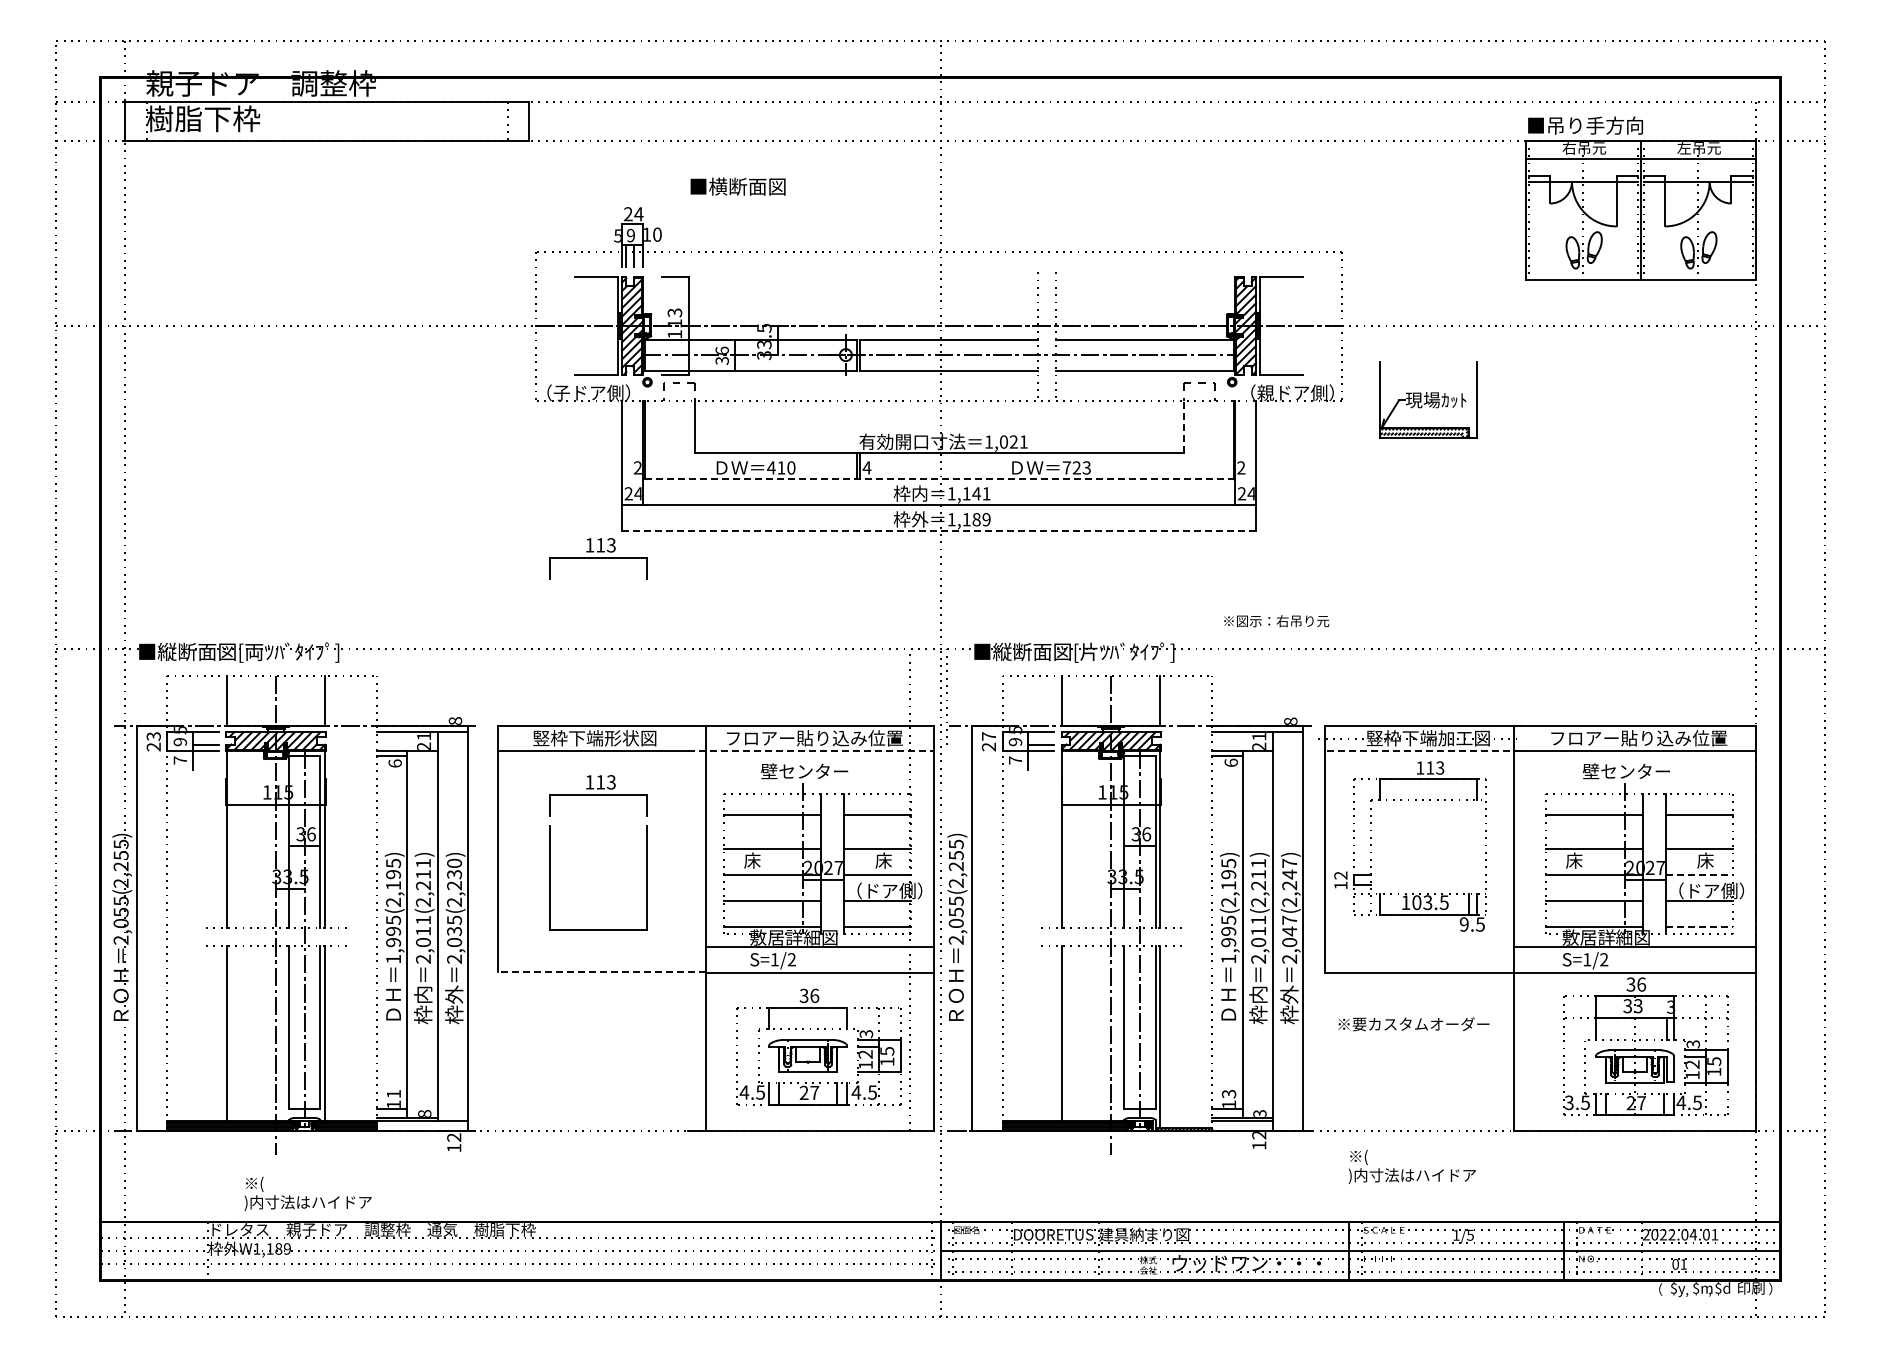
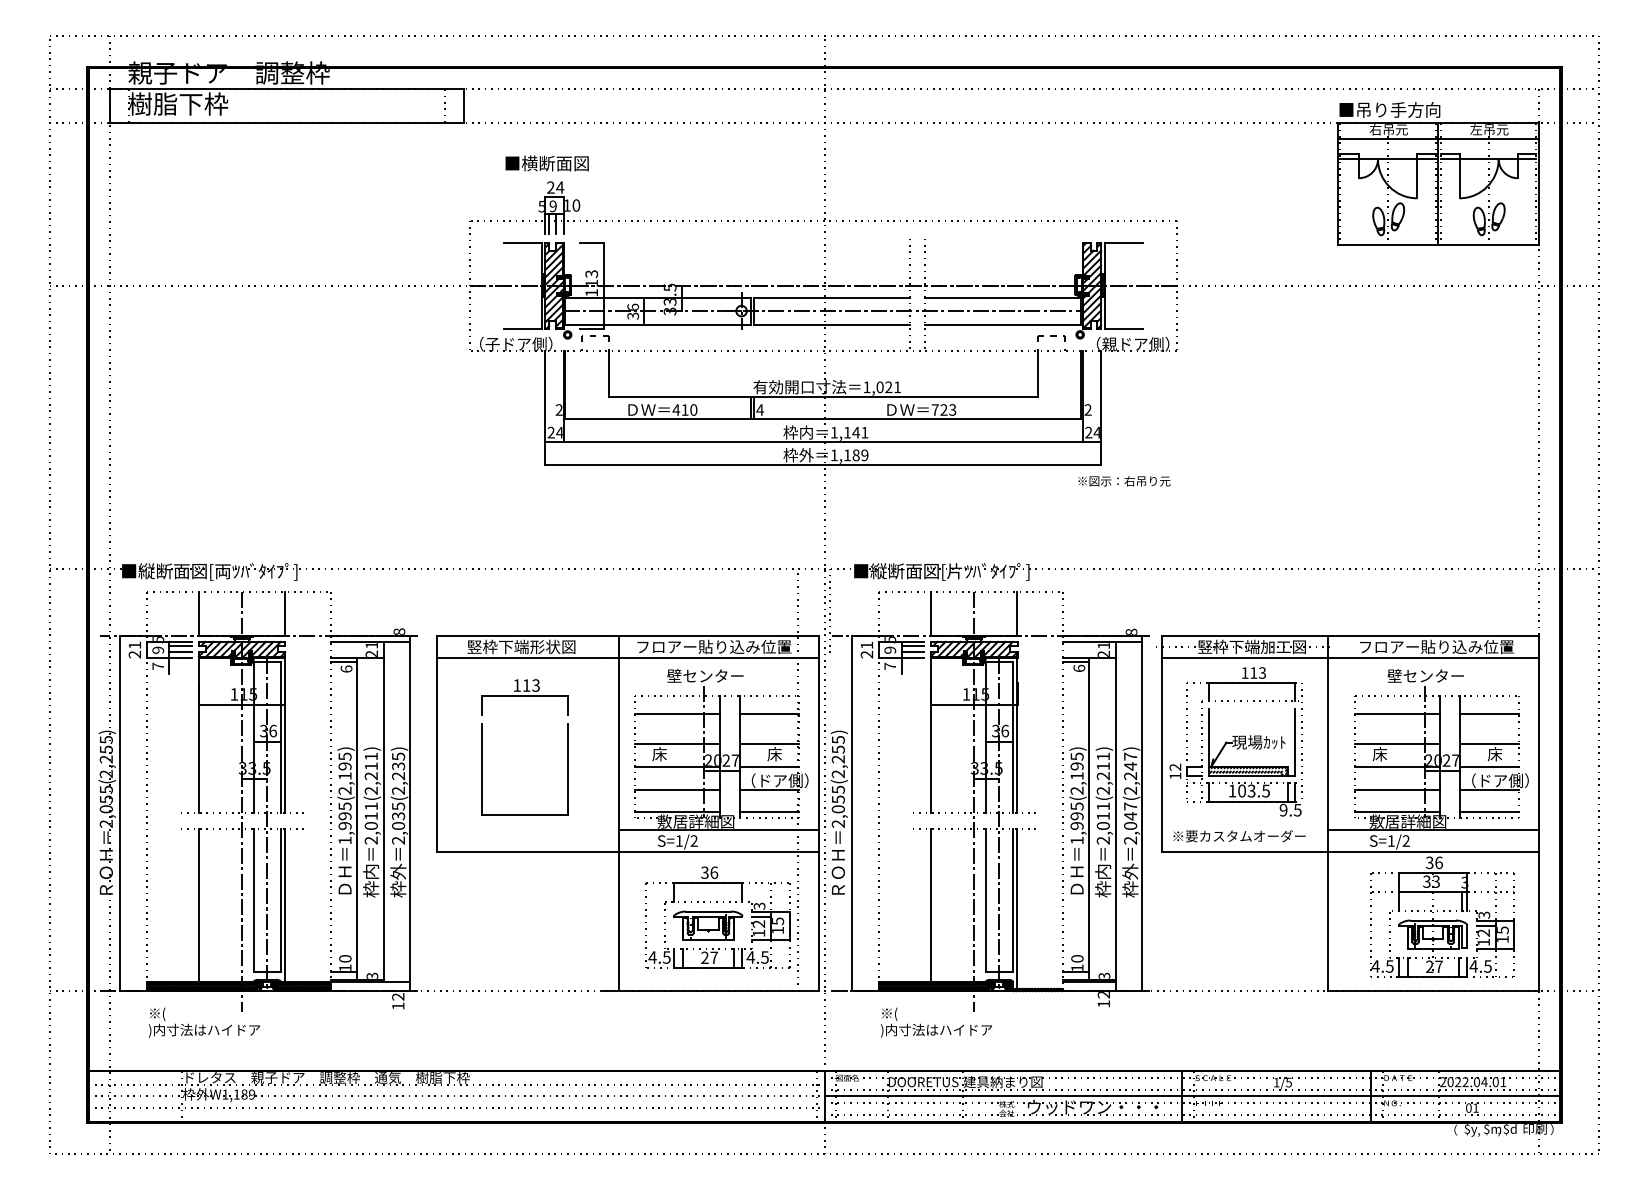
text: (737, 186) -> (546, 163), moved
part: (1428, 399) -> (1252, 741), moved
line: (1183, 427) -> (1037, 374), dashed -> solid
line: (938, 478) -> (822, 419), dashed -> solid
line: (939, 530) -> (823, 464), dashed -> solid
part: (598, 558) -> (524, 489), removed
text: (1276, 621) -> (1124, 481), moved
text: (153, 736) -> (134, 645), 23 -> 21
line: (206, 736) -> (181, 645), added
text: (988, 736) -> (866, 645), 27 -> 21
line: (1041, 736) -> (913, 645), added
line: (811, 751) -> (711, 658), dashed -> solid
line: (1422, 751) -> (1246, 658), dashed -> solid
text: (454, 863) -> (398, 756), 2,035(2,230) -> 2,035(2,235)
line: (1699, 875) -> (1489, 767), dashed -> solid
line: (1699, 926) -> (1489, 811), dashed -> solid
line: (601, 972) -> (527, 852), dashed -> solid
text: (1413, 1024) -> (1239, 836), moved
text: (393, 1093) -> (345, 958), 11 -> 10
text: (1229, 1093) -> (1077, 958), 13 -> 10
text: (1569, 1102) -> (1375, 966), 3.5 -> 4.5
text: (424, 1112) -> (372, 974), 8 -> 3
text: (1411, 1166) -> (935, 1022), moved
text: (307, 1193) -> (203, 1022), moved

